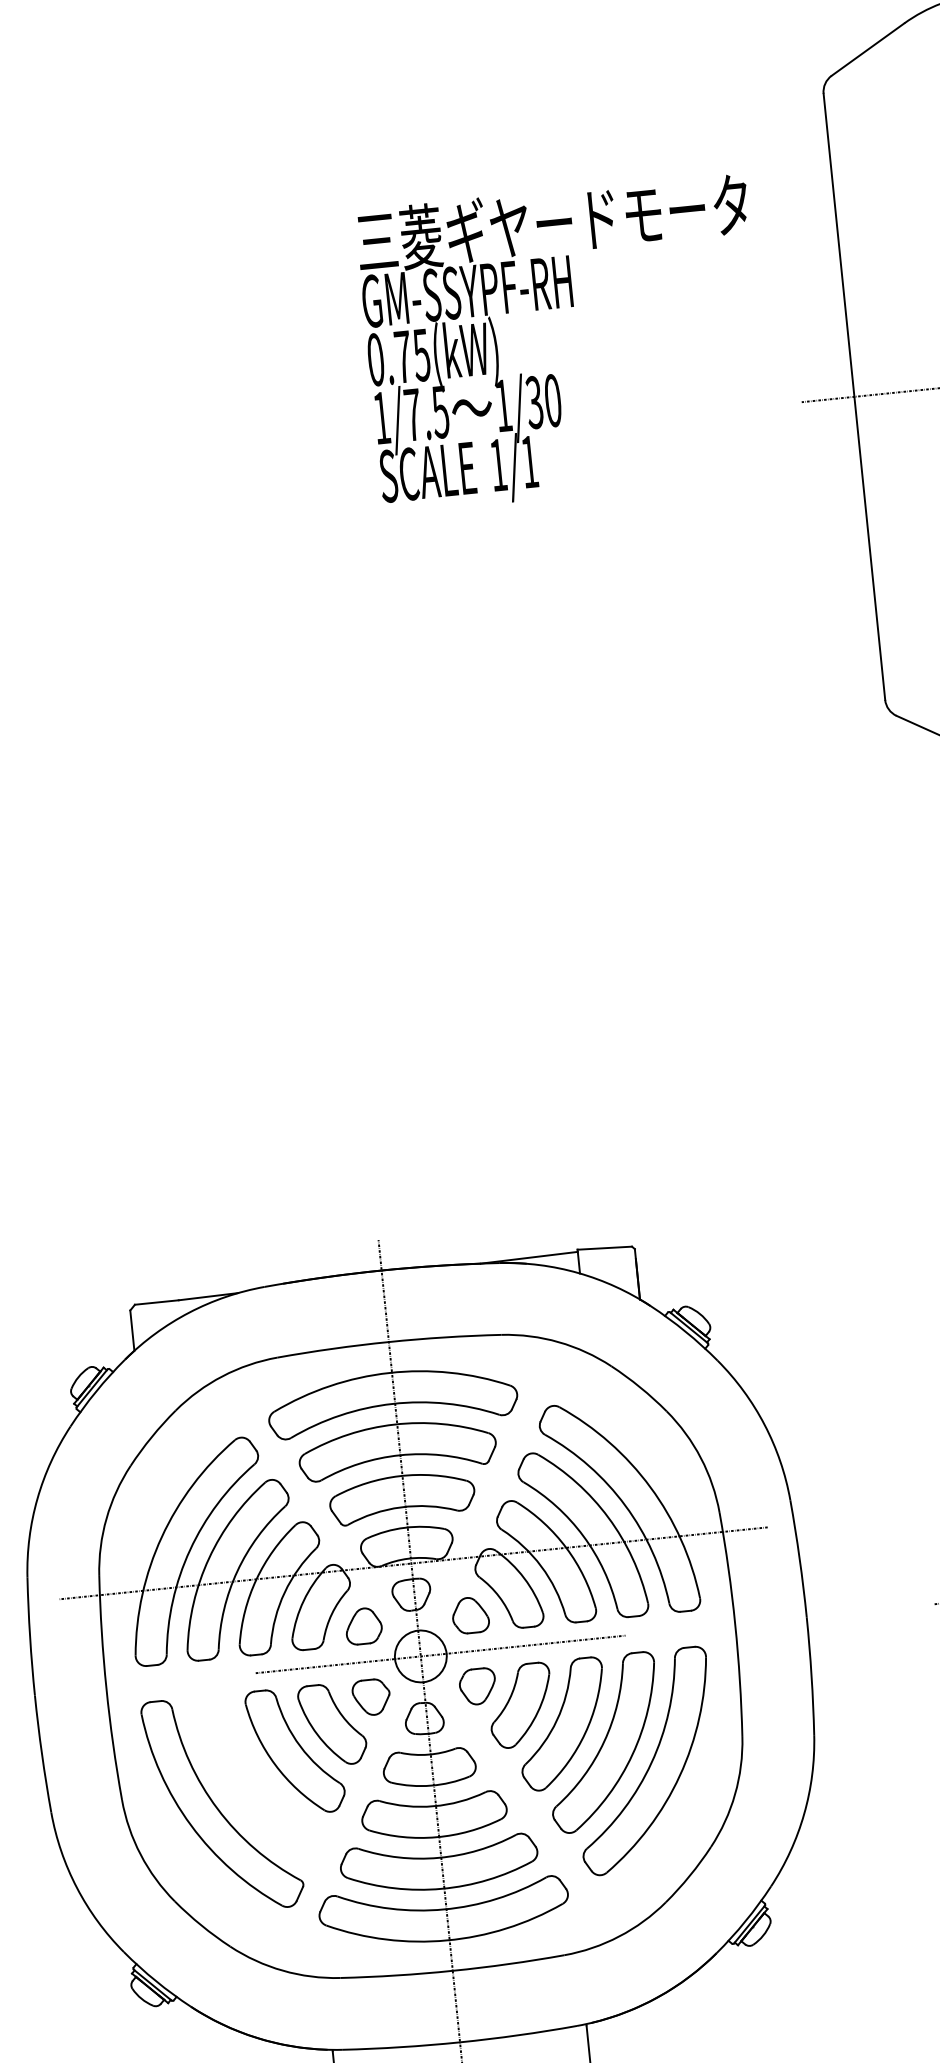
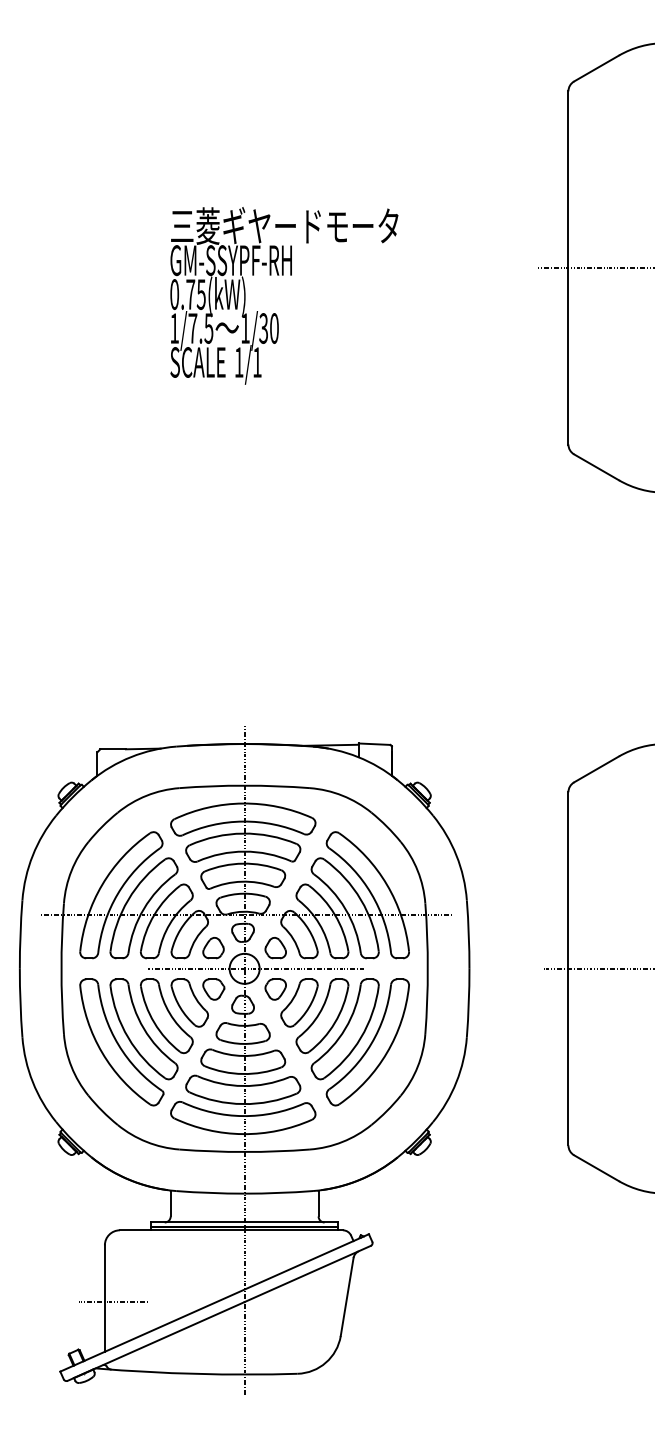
text: (564, 342) -> (284, 295), moved
part: (257, 1778) -> (143, 1029), added

